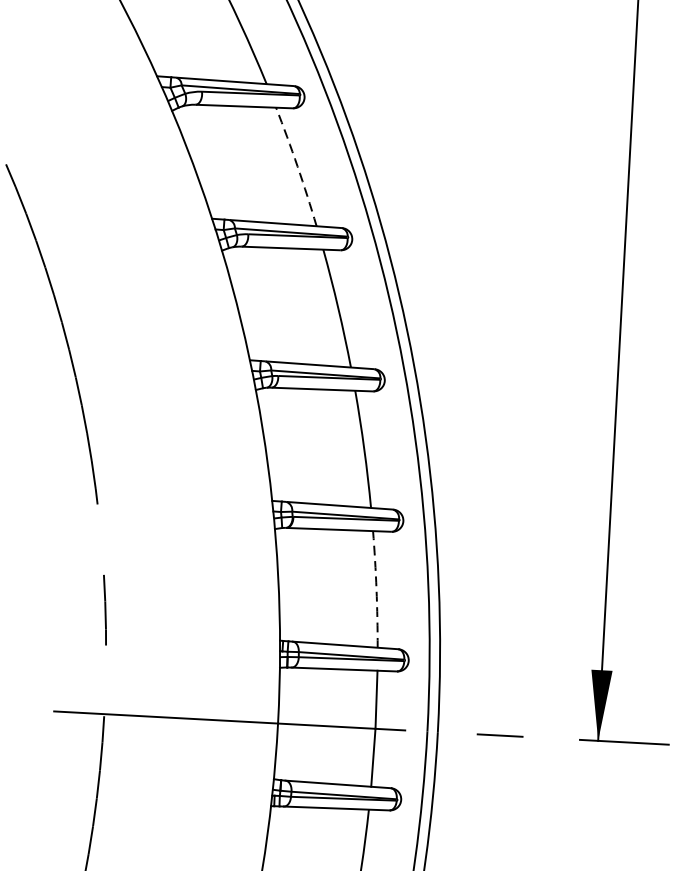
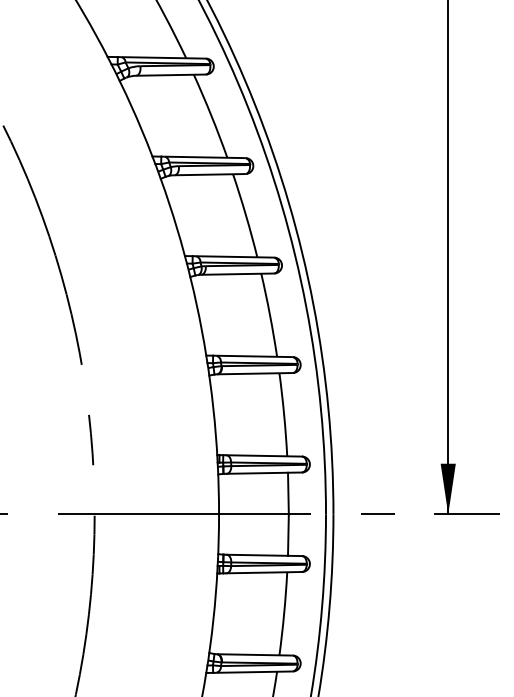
arc: (297, 165) -> (211, 115), dashed -> solid
arc: (377, 589) -> (284, 414), dashed -> solid

